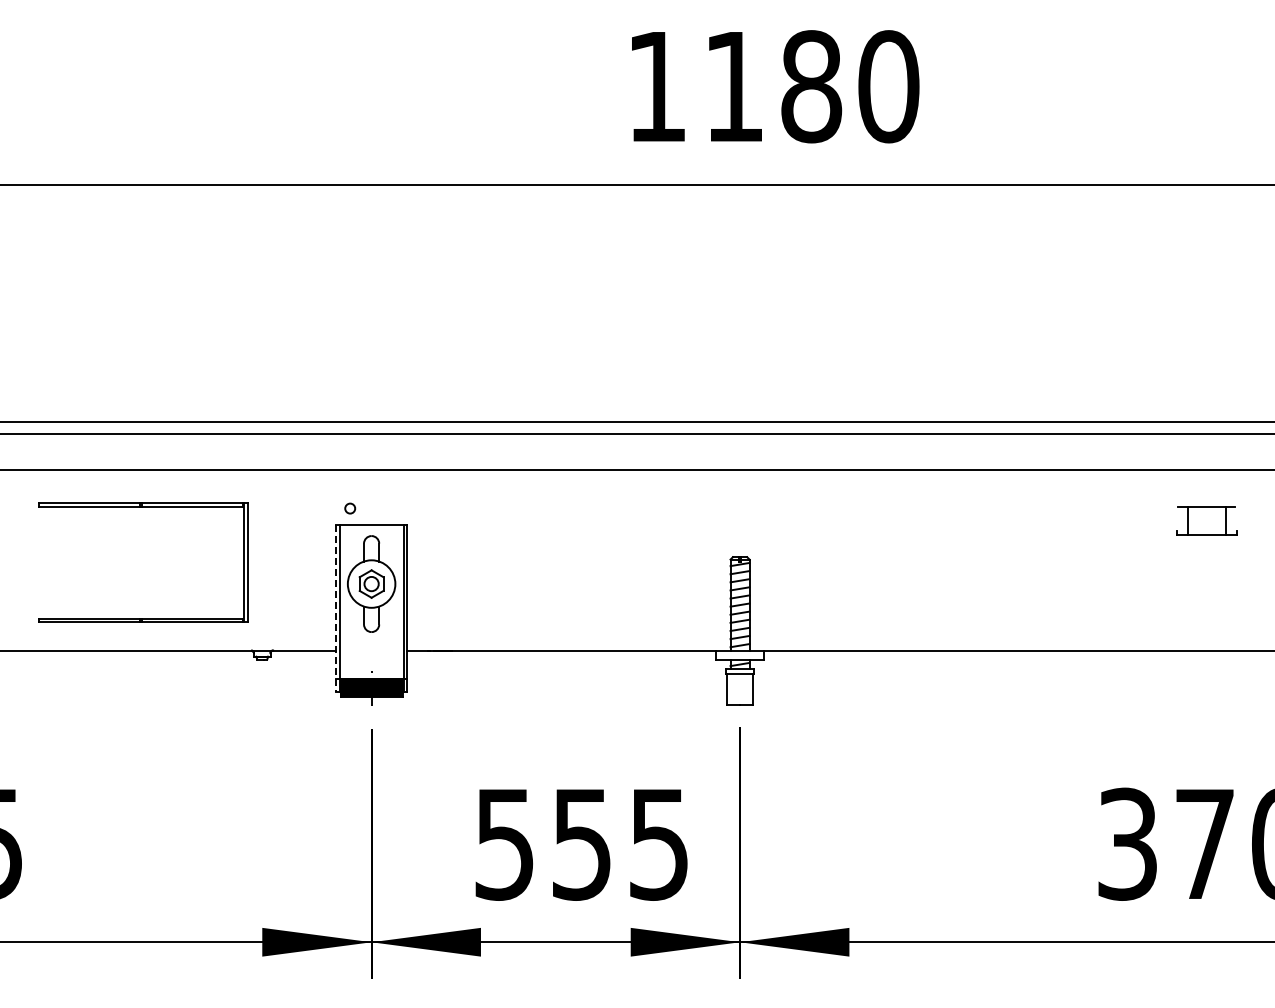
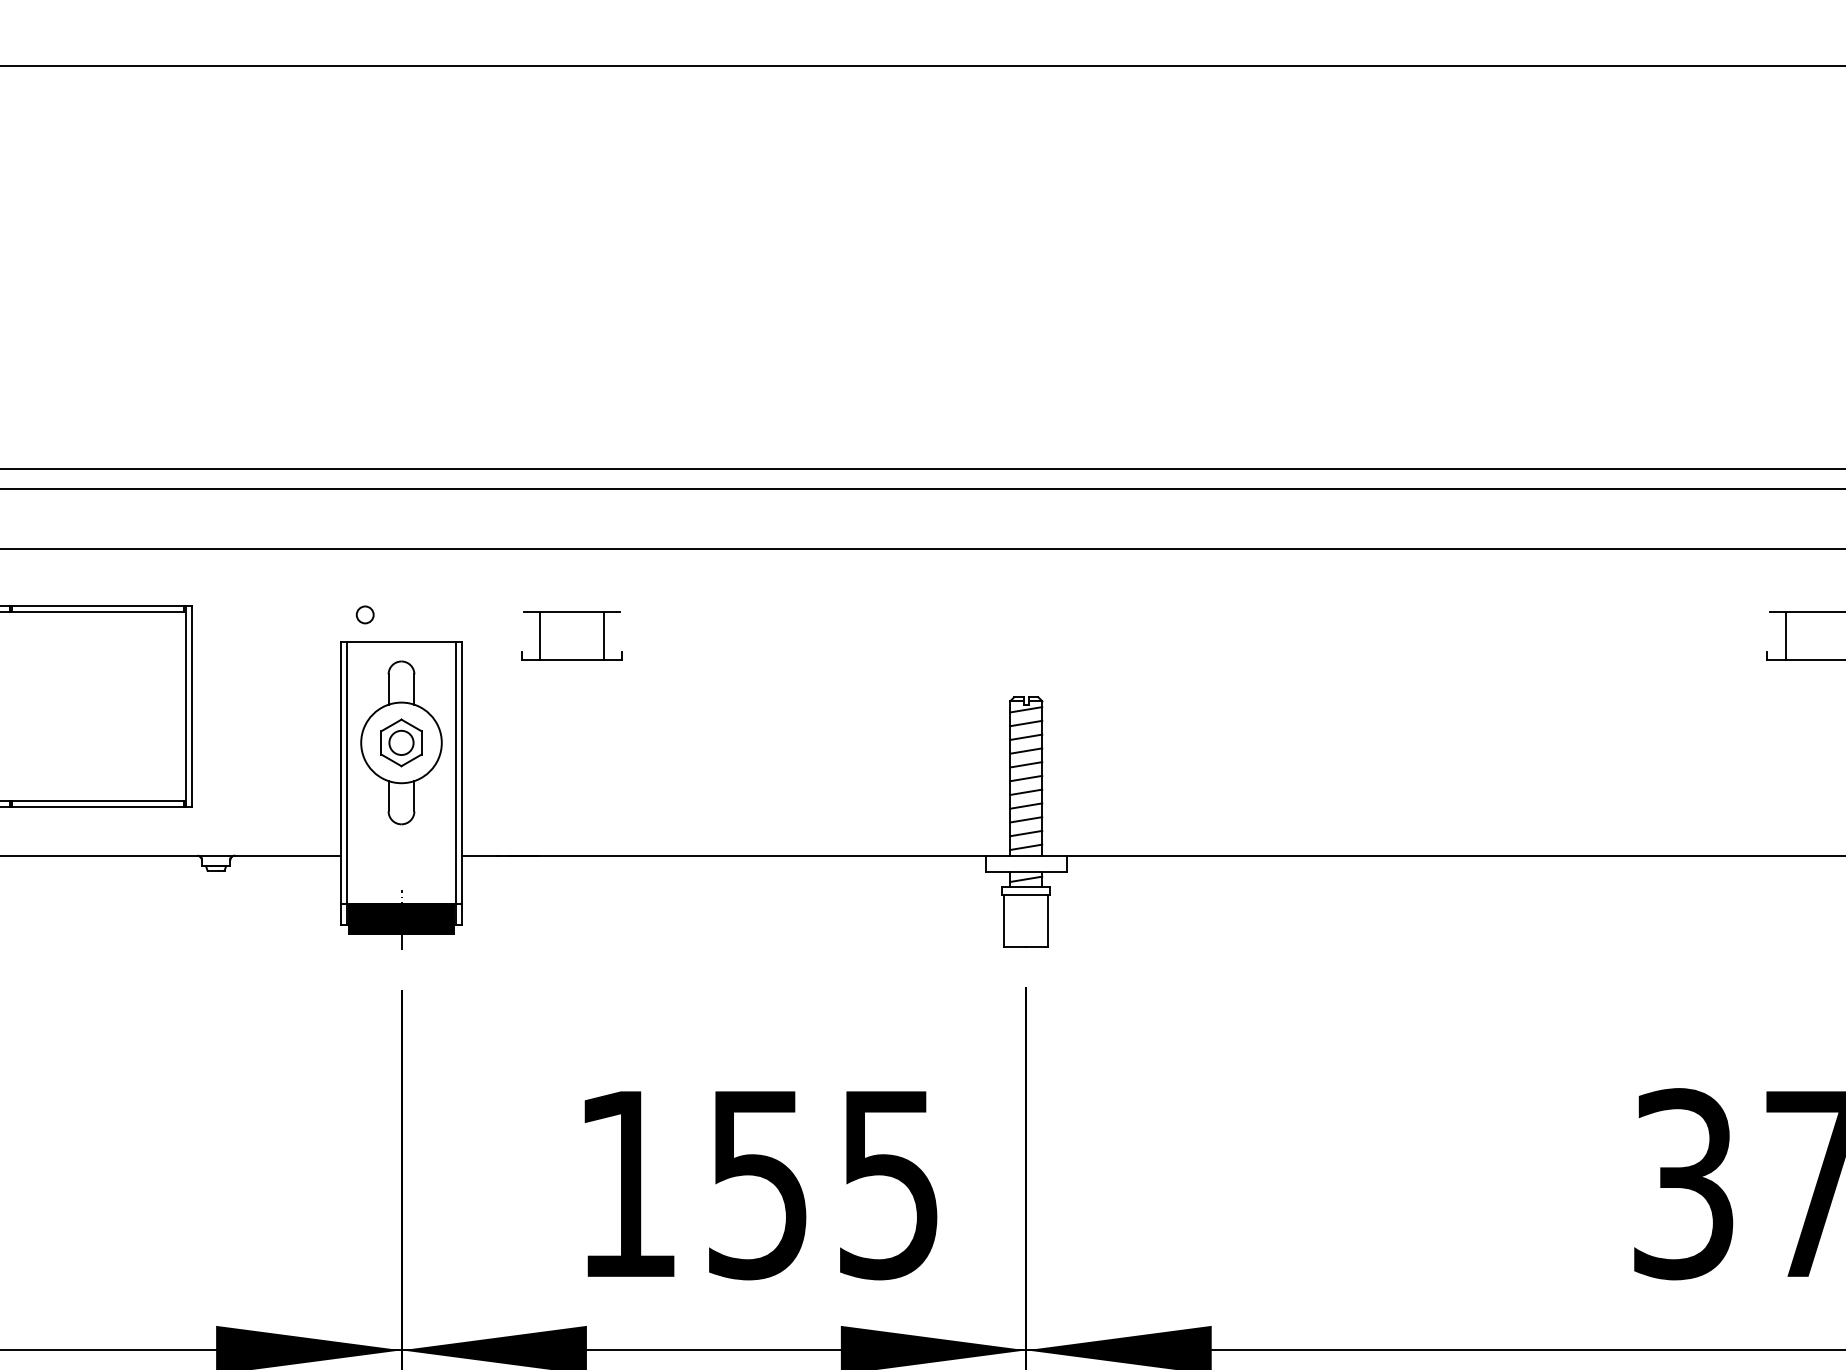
part: (471, 520) -> (570, 635), added
line: (335, 608) -> (340, 784), dashed -> solid
text: (504, 844) -> (626, 1184), 555 -> 155

